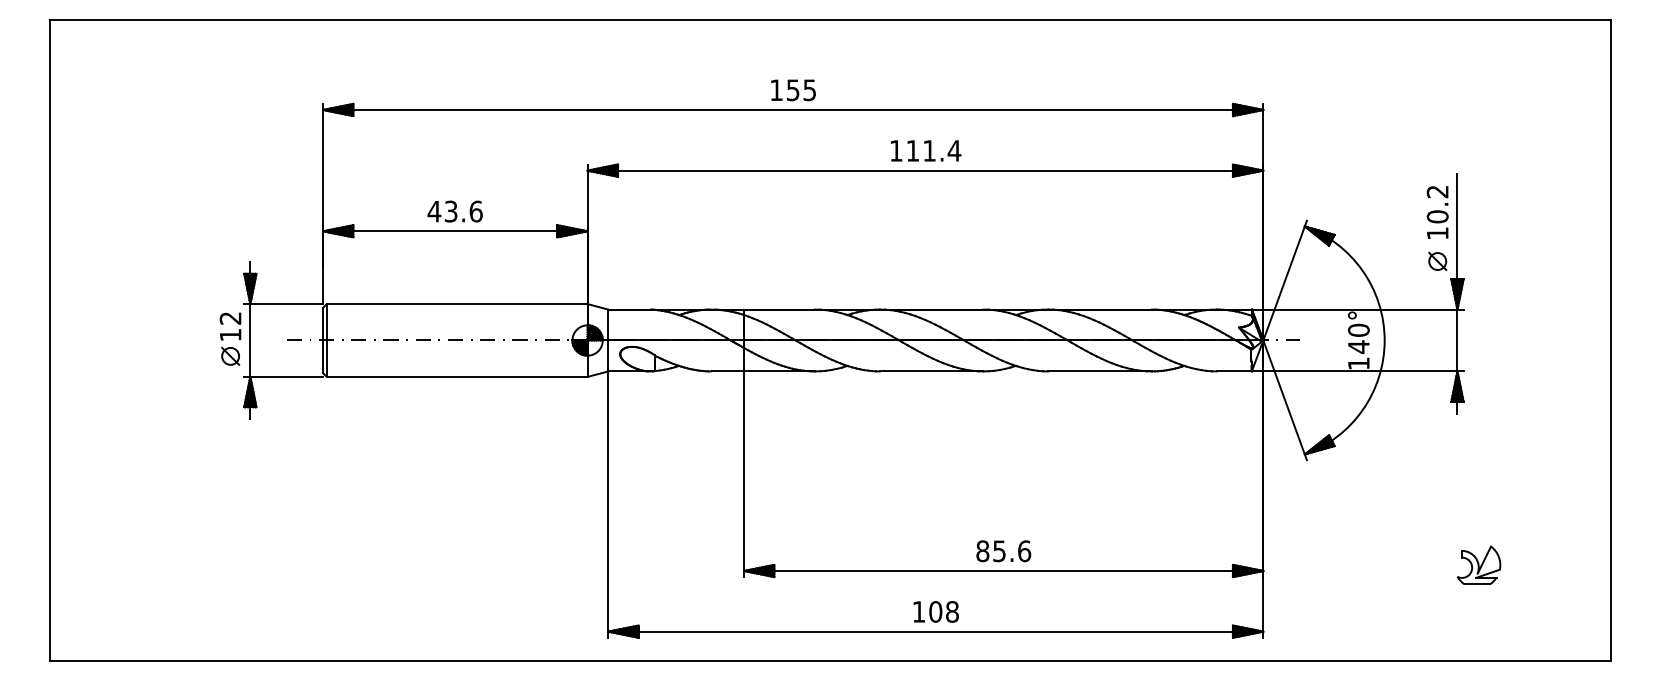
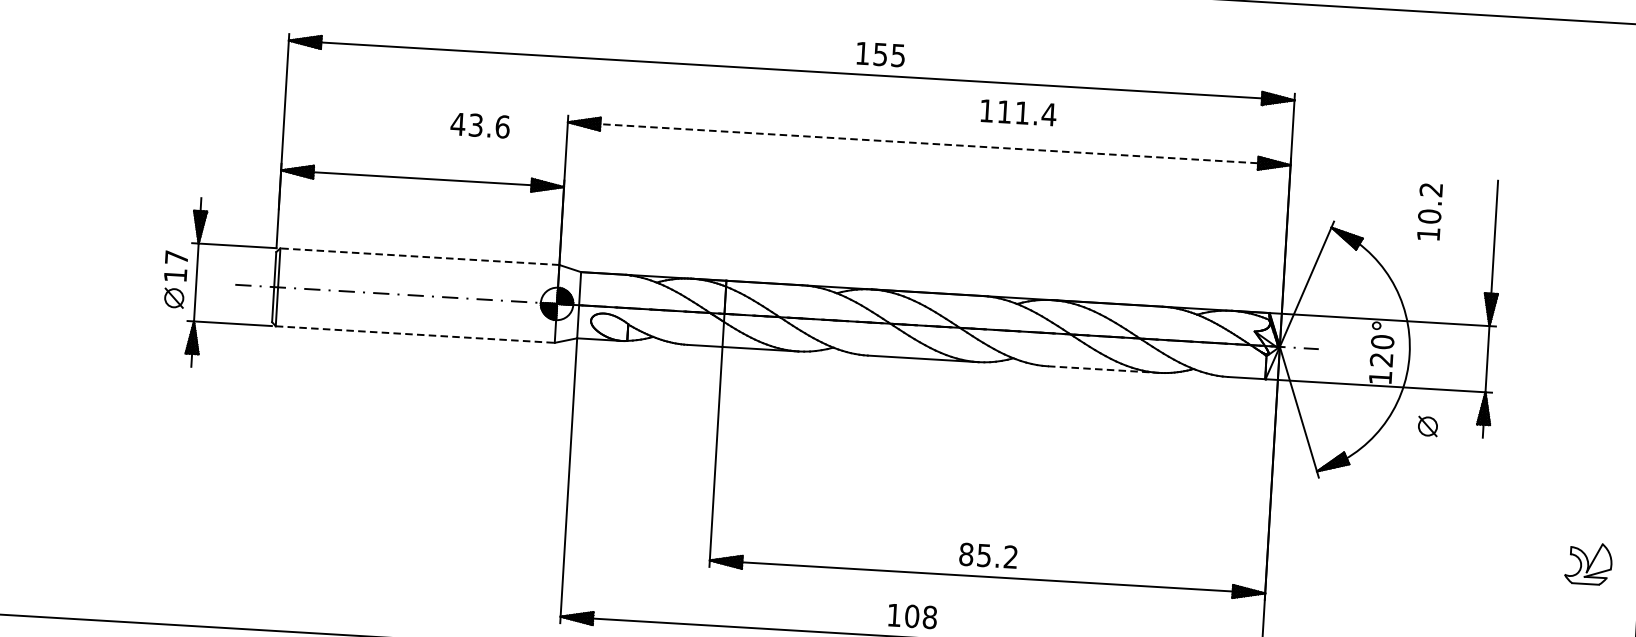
text: (793, 90) -> (880, 54), moved
text: (925, 150) -> (1018, 112), moved
line: (925, 170) -> (929, 143), solid -> dashed
text: (454, 211) -> (479, 125), moved
text: (1437, 212) -> (1429, 211), moved
part: (1437, 261) -> (1427, 426), moved
line: (456, 304) -> (419, 257), solid -> dashed
text: (230, 318) -> (176, 257), 12 -> 17
text: (1358, 347) -> (1381, 360), 140° -> 120°
line: (1100, 371) -> (1103, 369), solid -> dashed
line: (457, 376) -> (415, 334), solid -> dashed
text: (1024, 551) -> (1010, 557), 85.6 -> 85.2
part: (1478, 564) -> (1588, 562), moved

